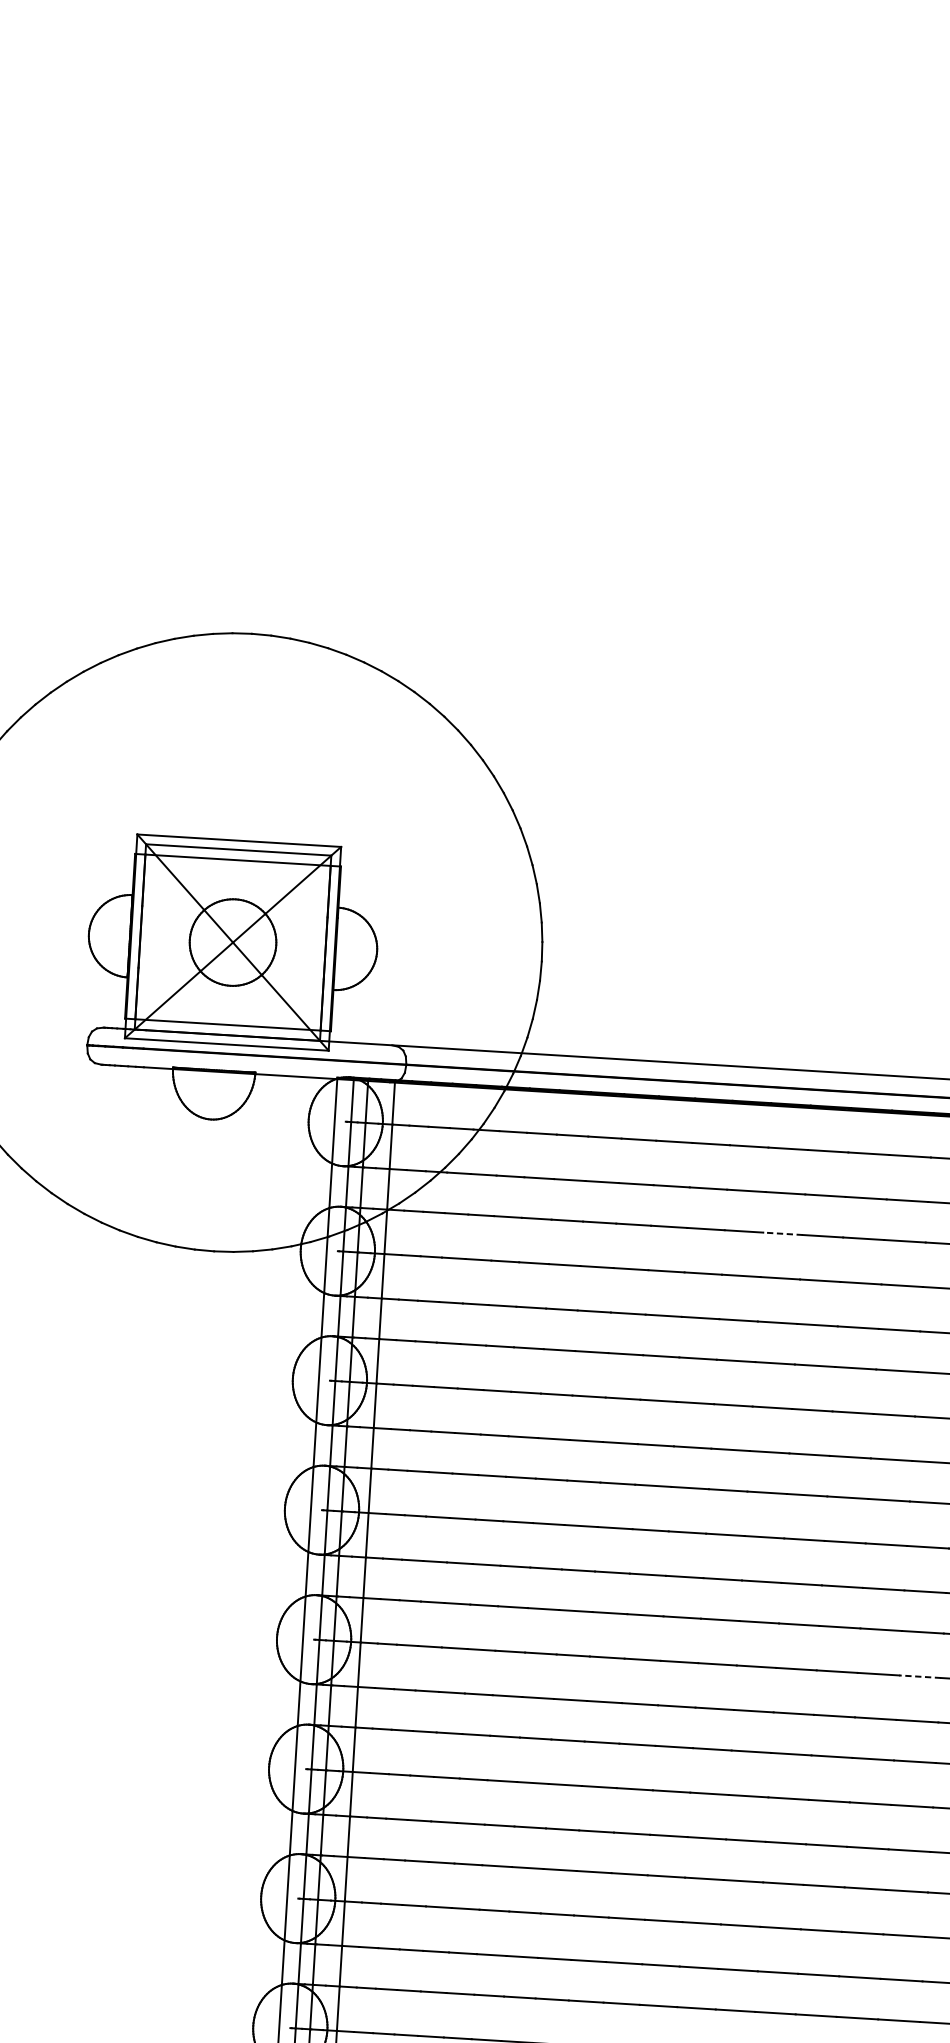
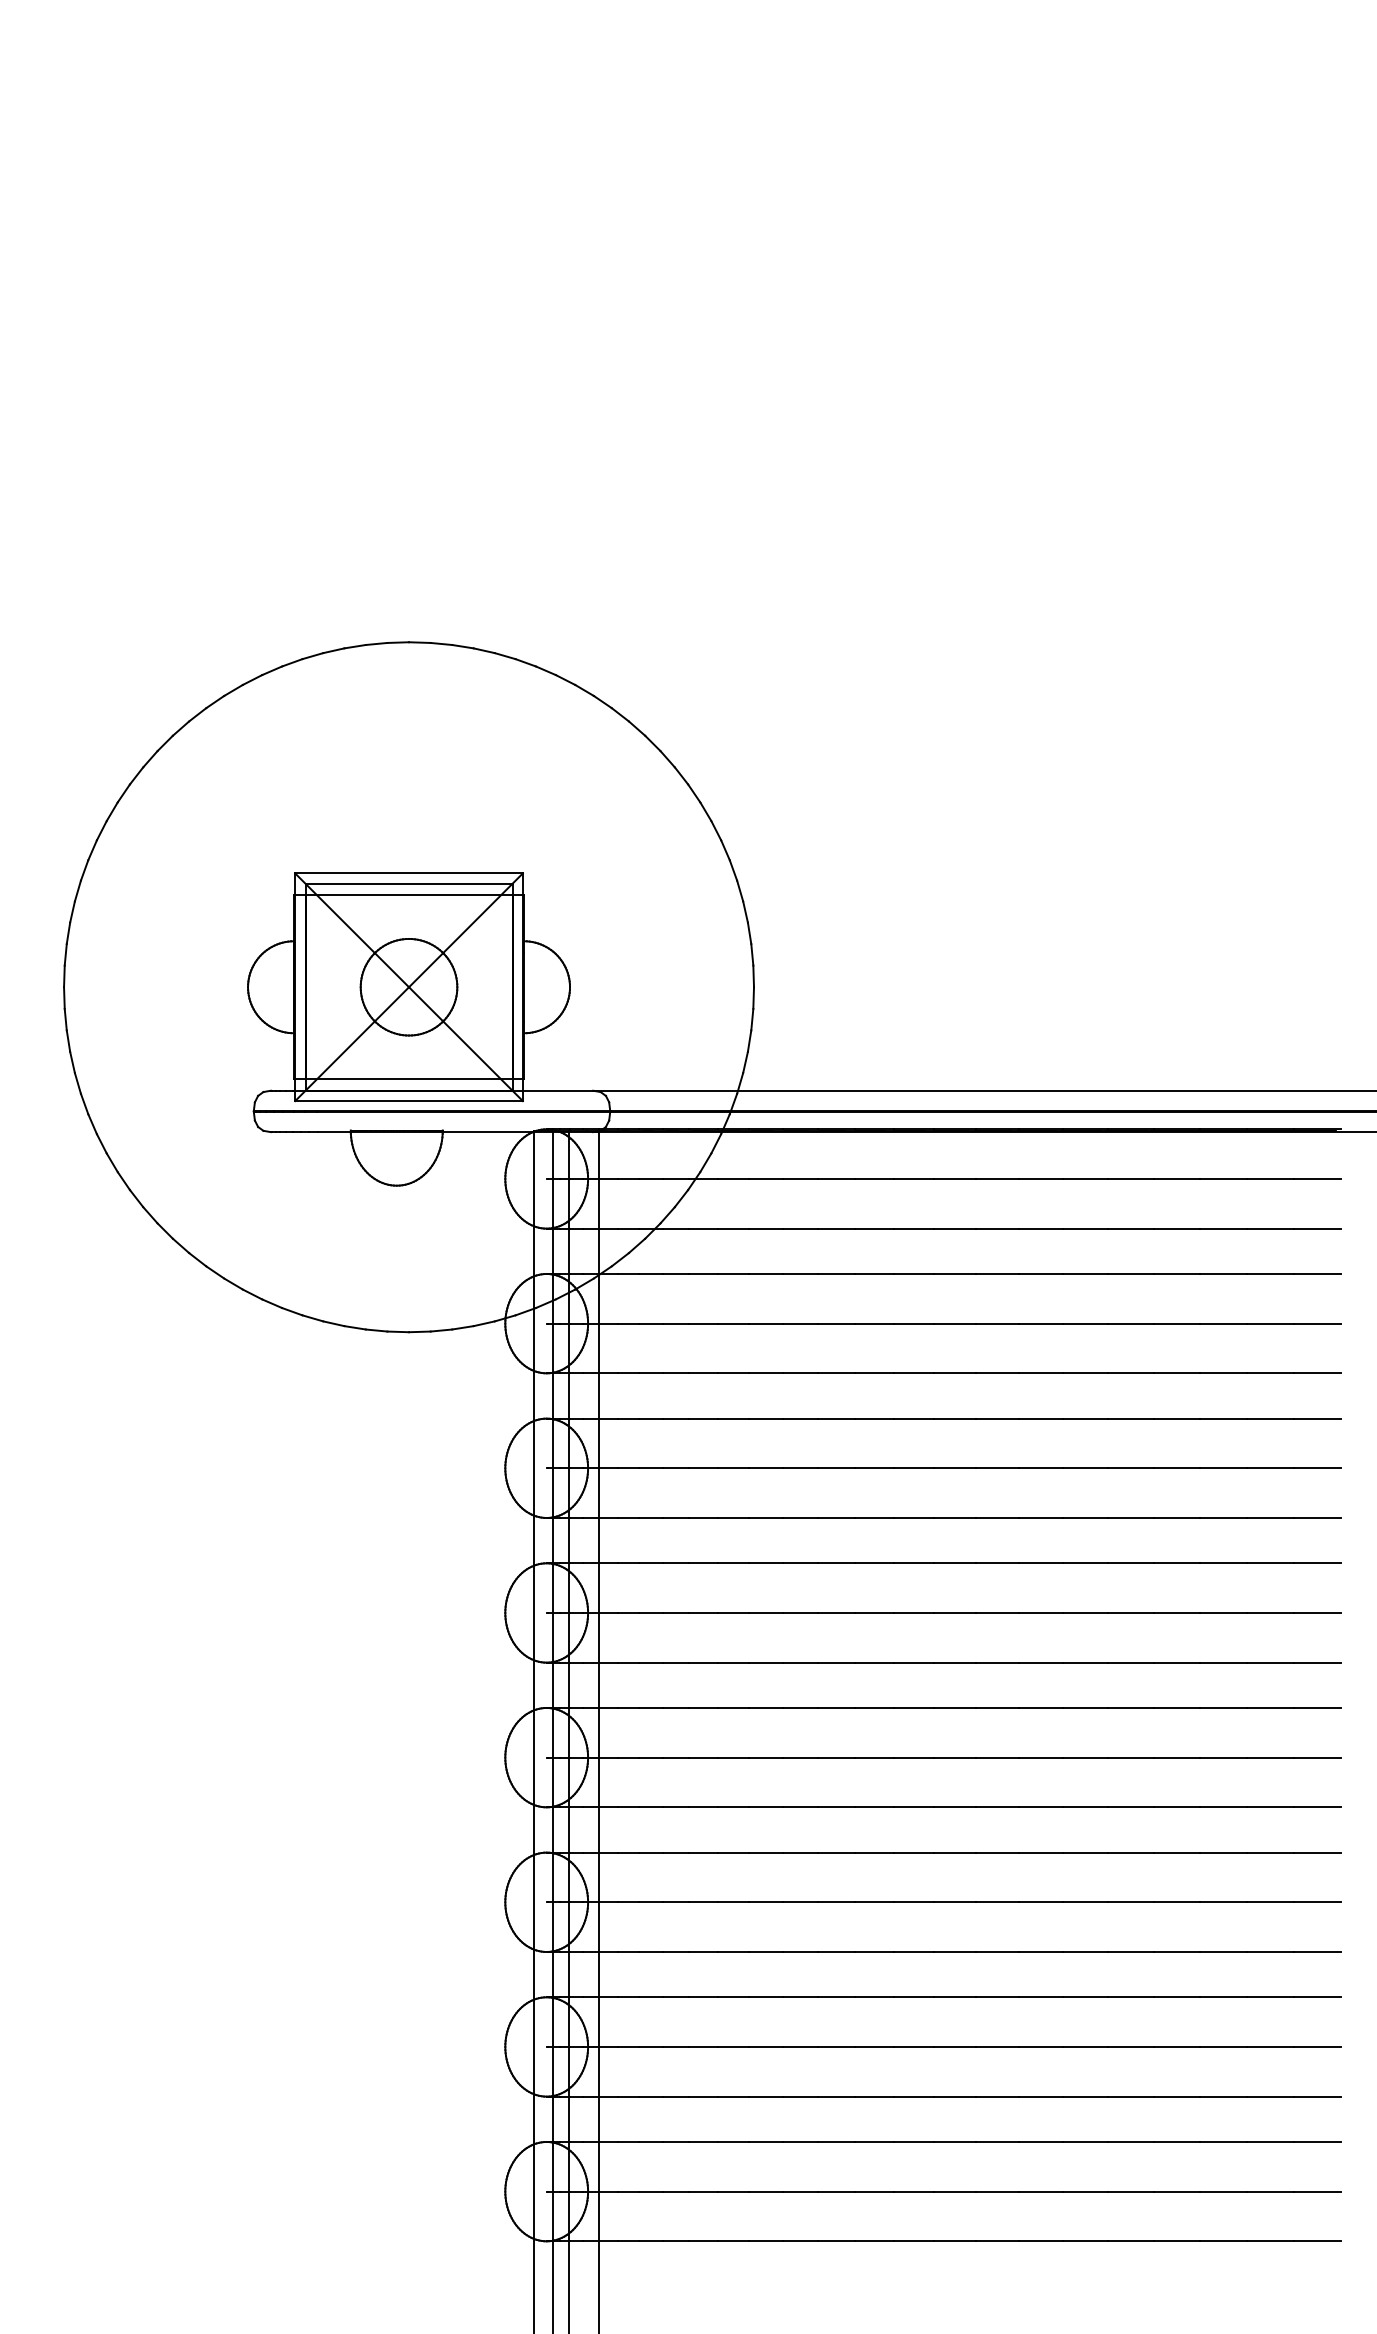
line: (782, 1233) -> (1040, 1273), dashed -> solid
line: (919, 1676) -> (1223, 1757), dashed -> solid

